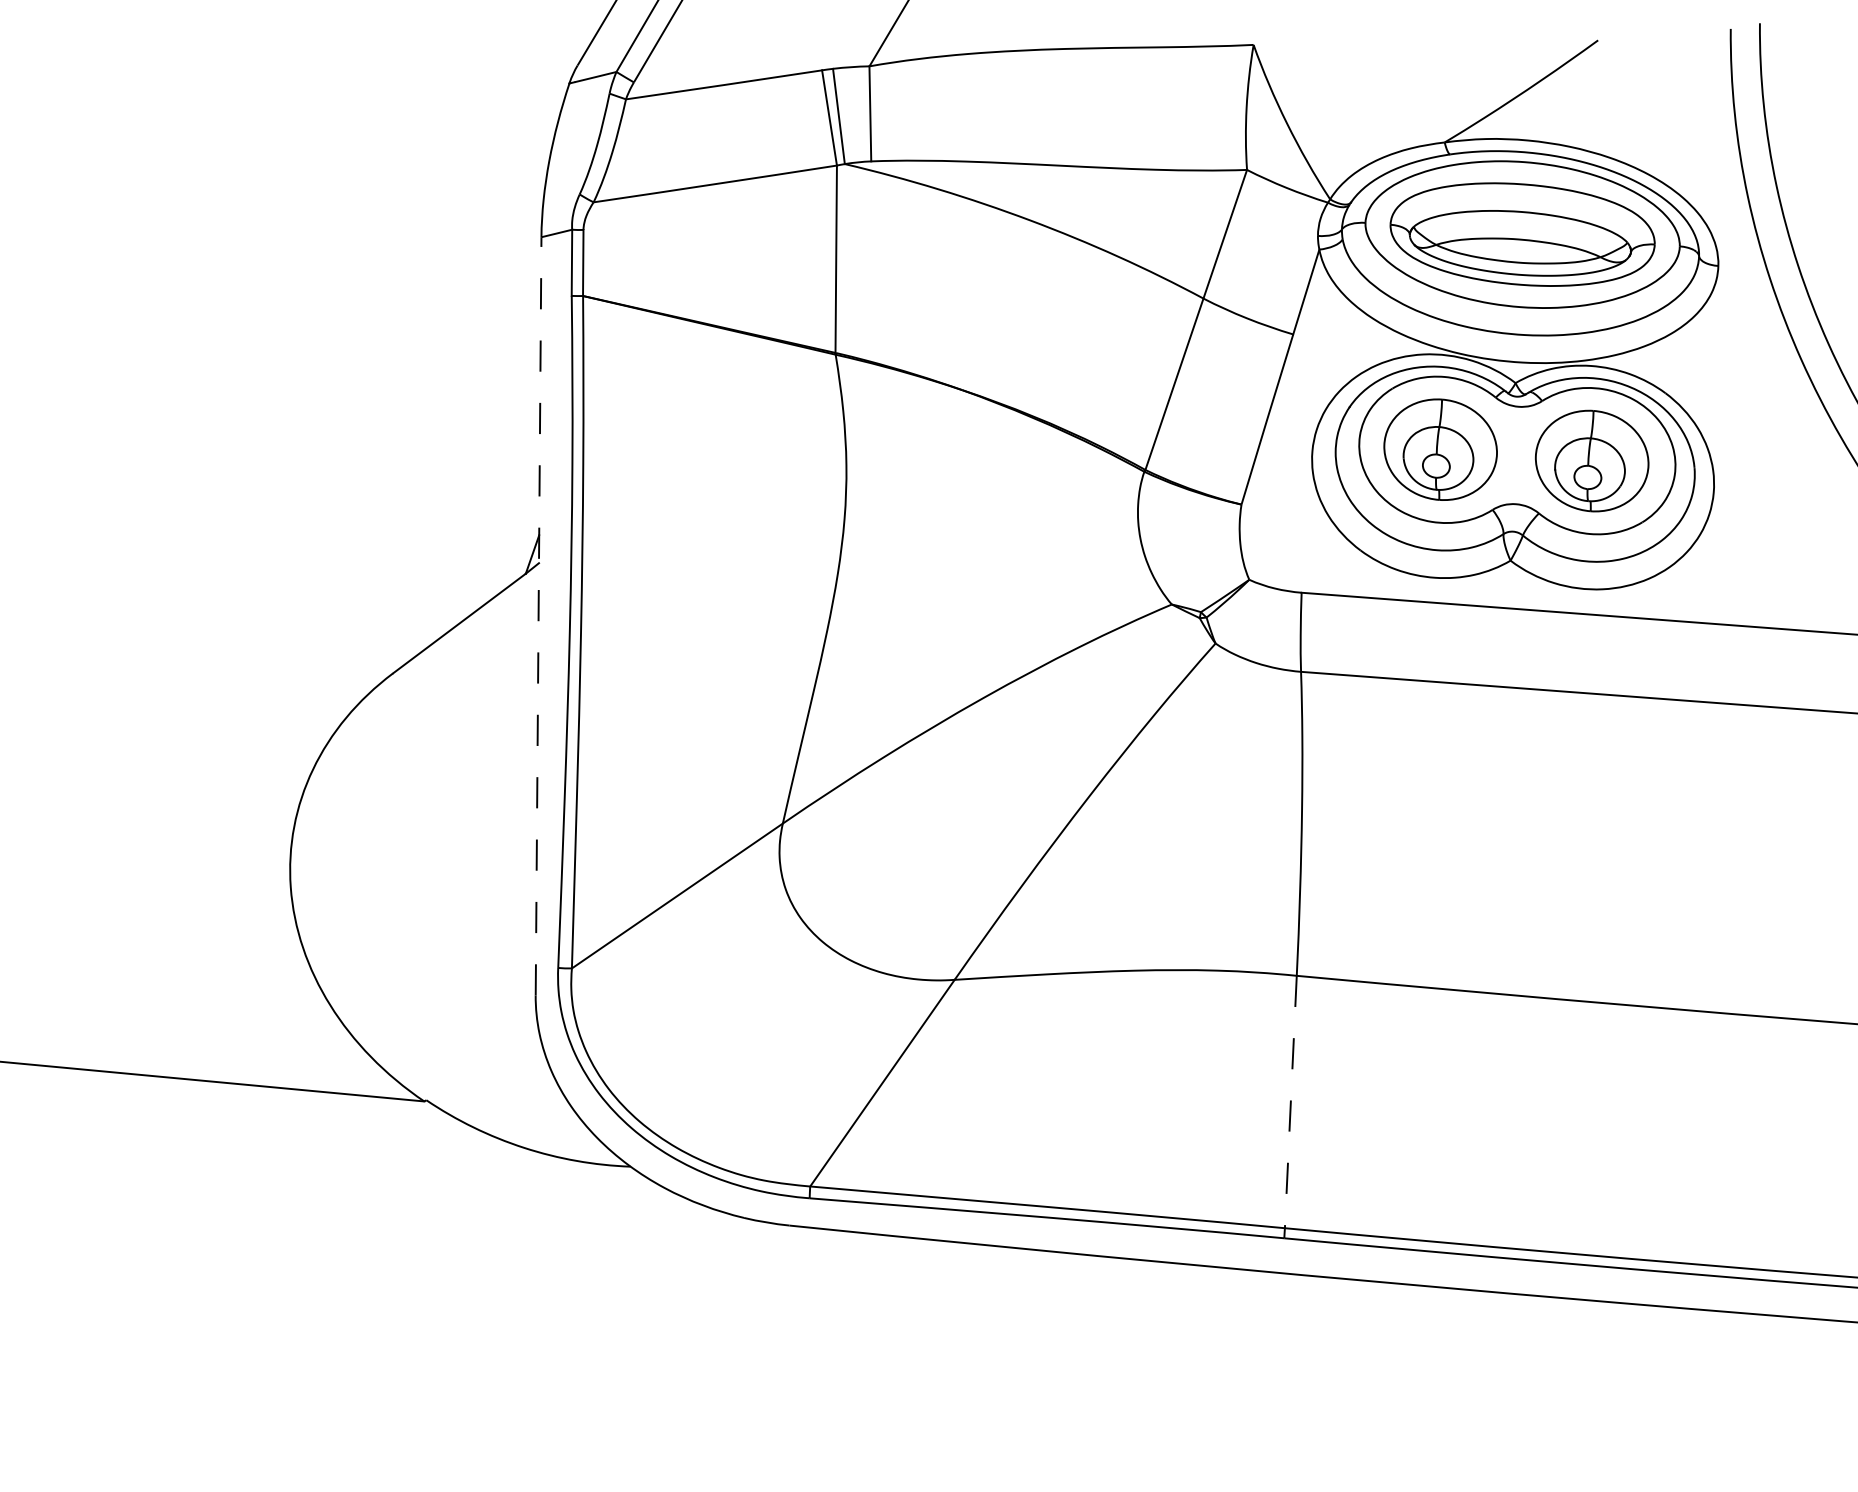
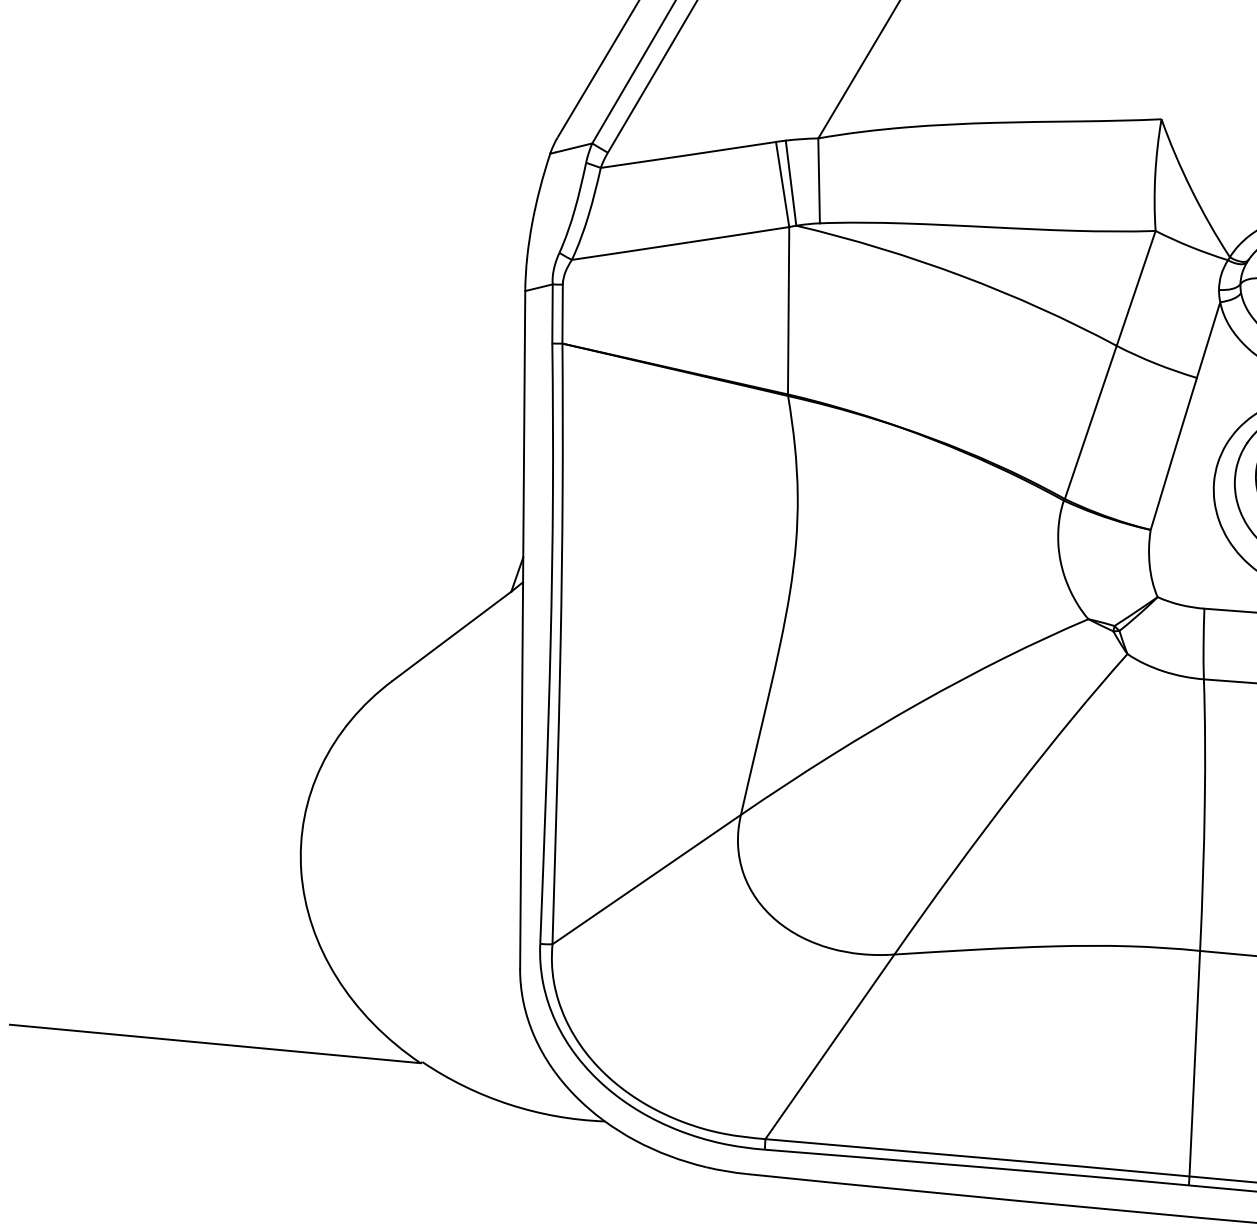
line: (538, 615) -> (522, 629), dashed -> solid
line: (1290, 1102) -> (1194, 1064), dashed -> solid

